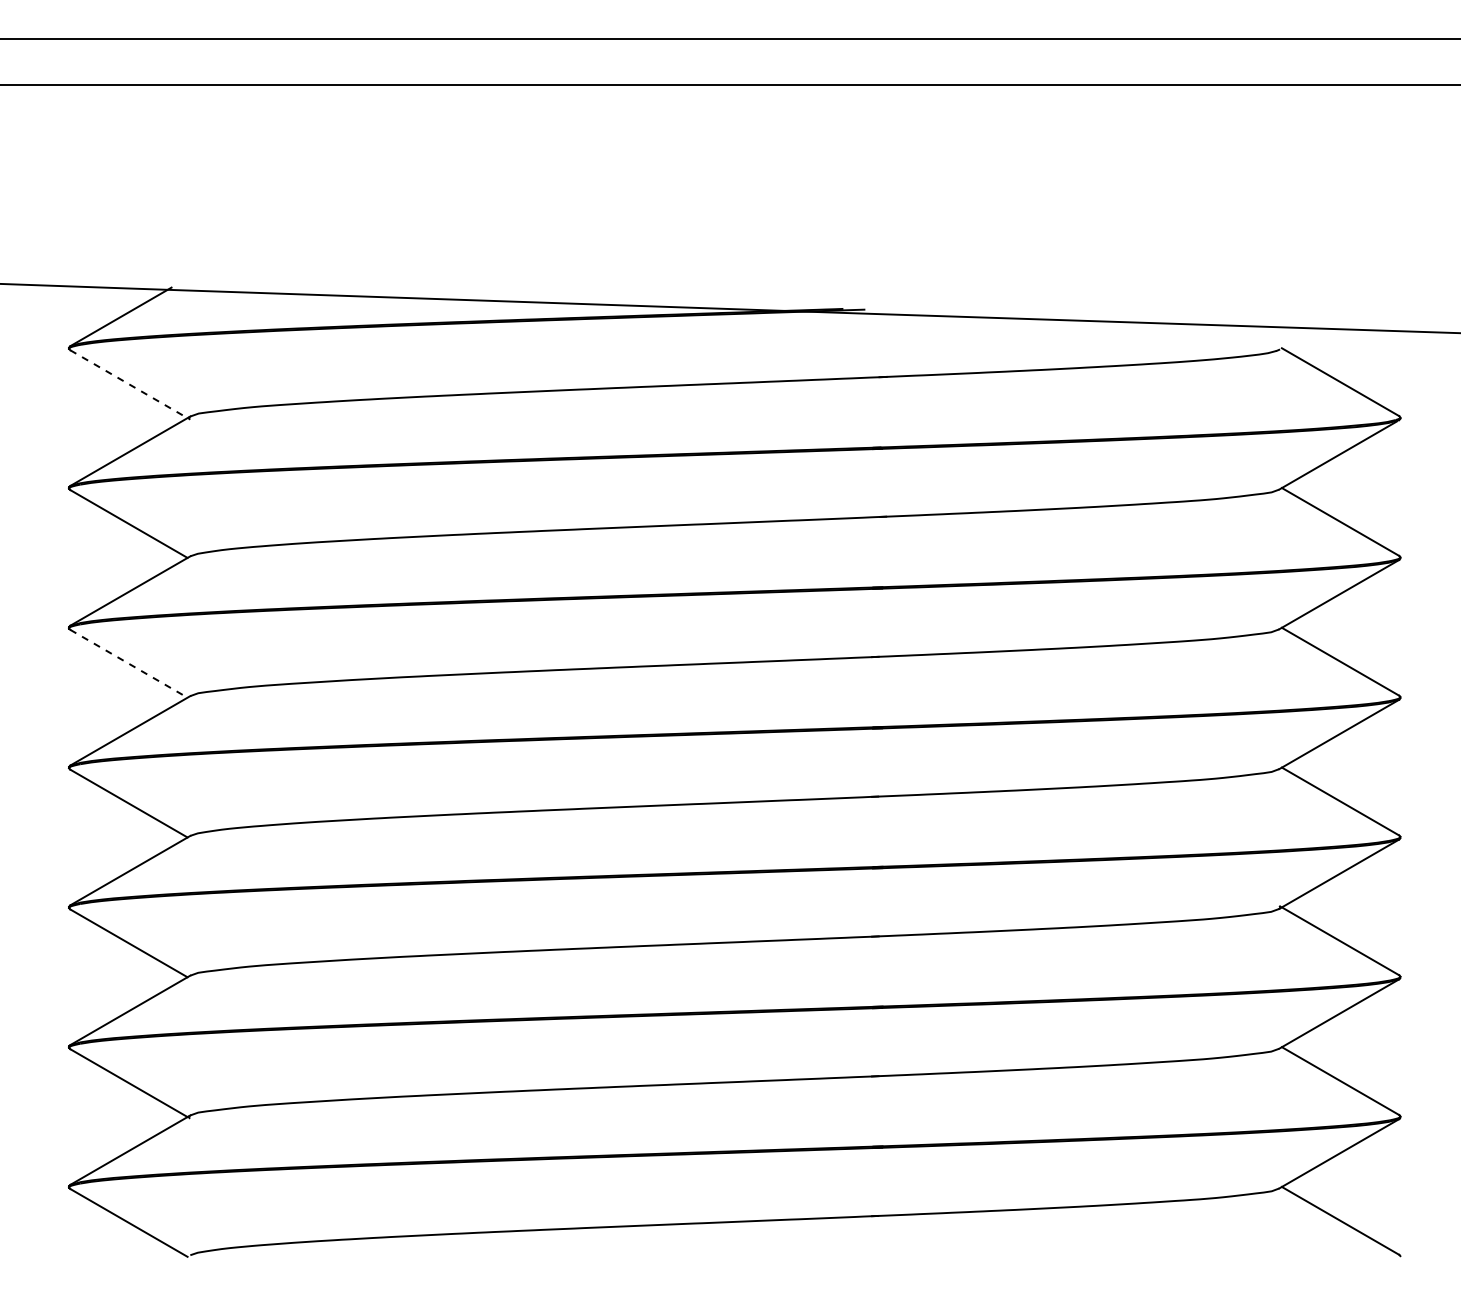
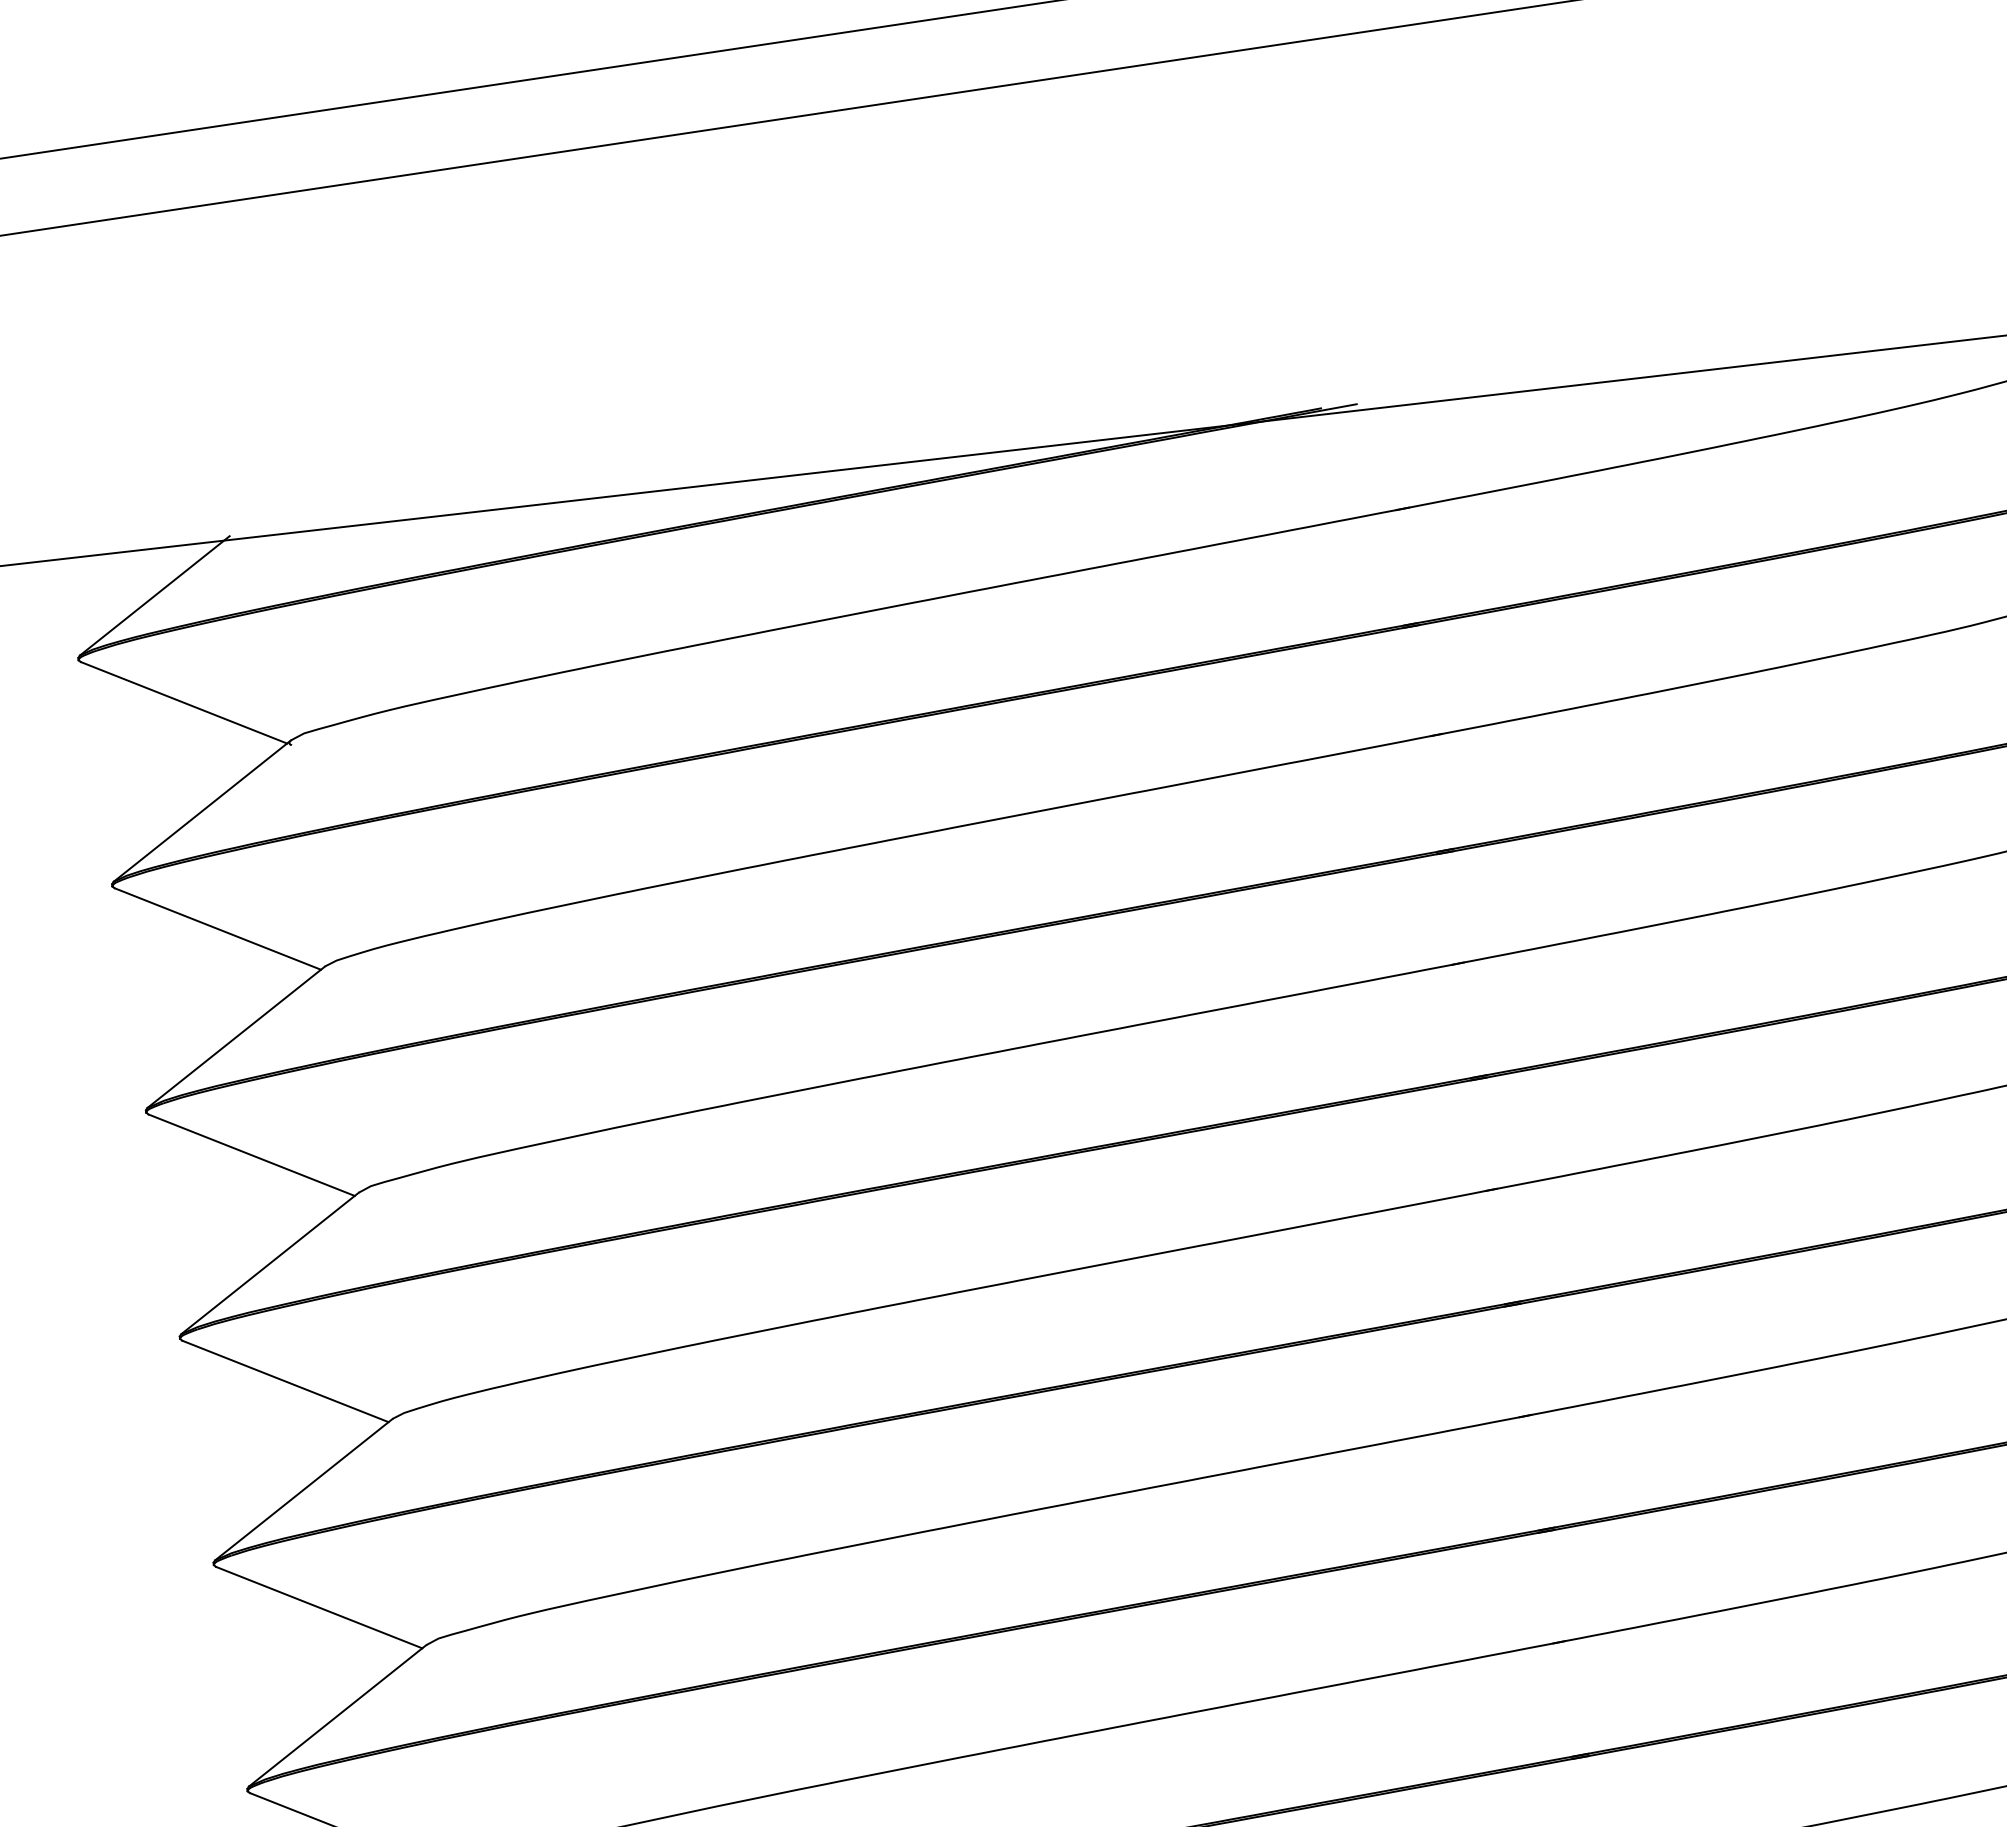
line: (128, 384) -> (183, 703), dashed -> solid
line: (128, 663) -> (250, 1154), dashed -> solid

